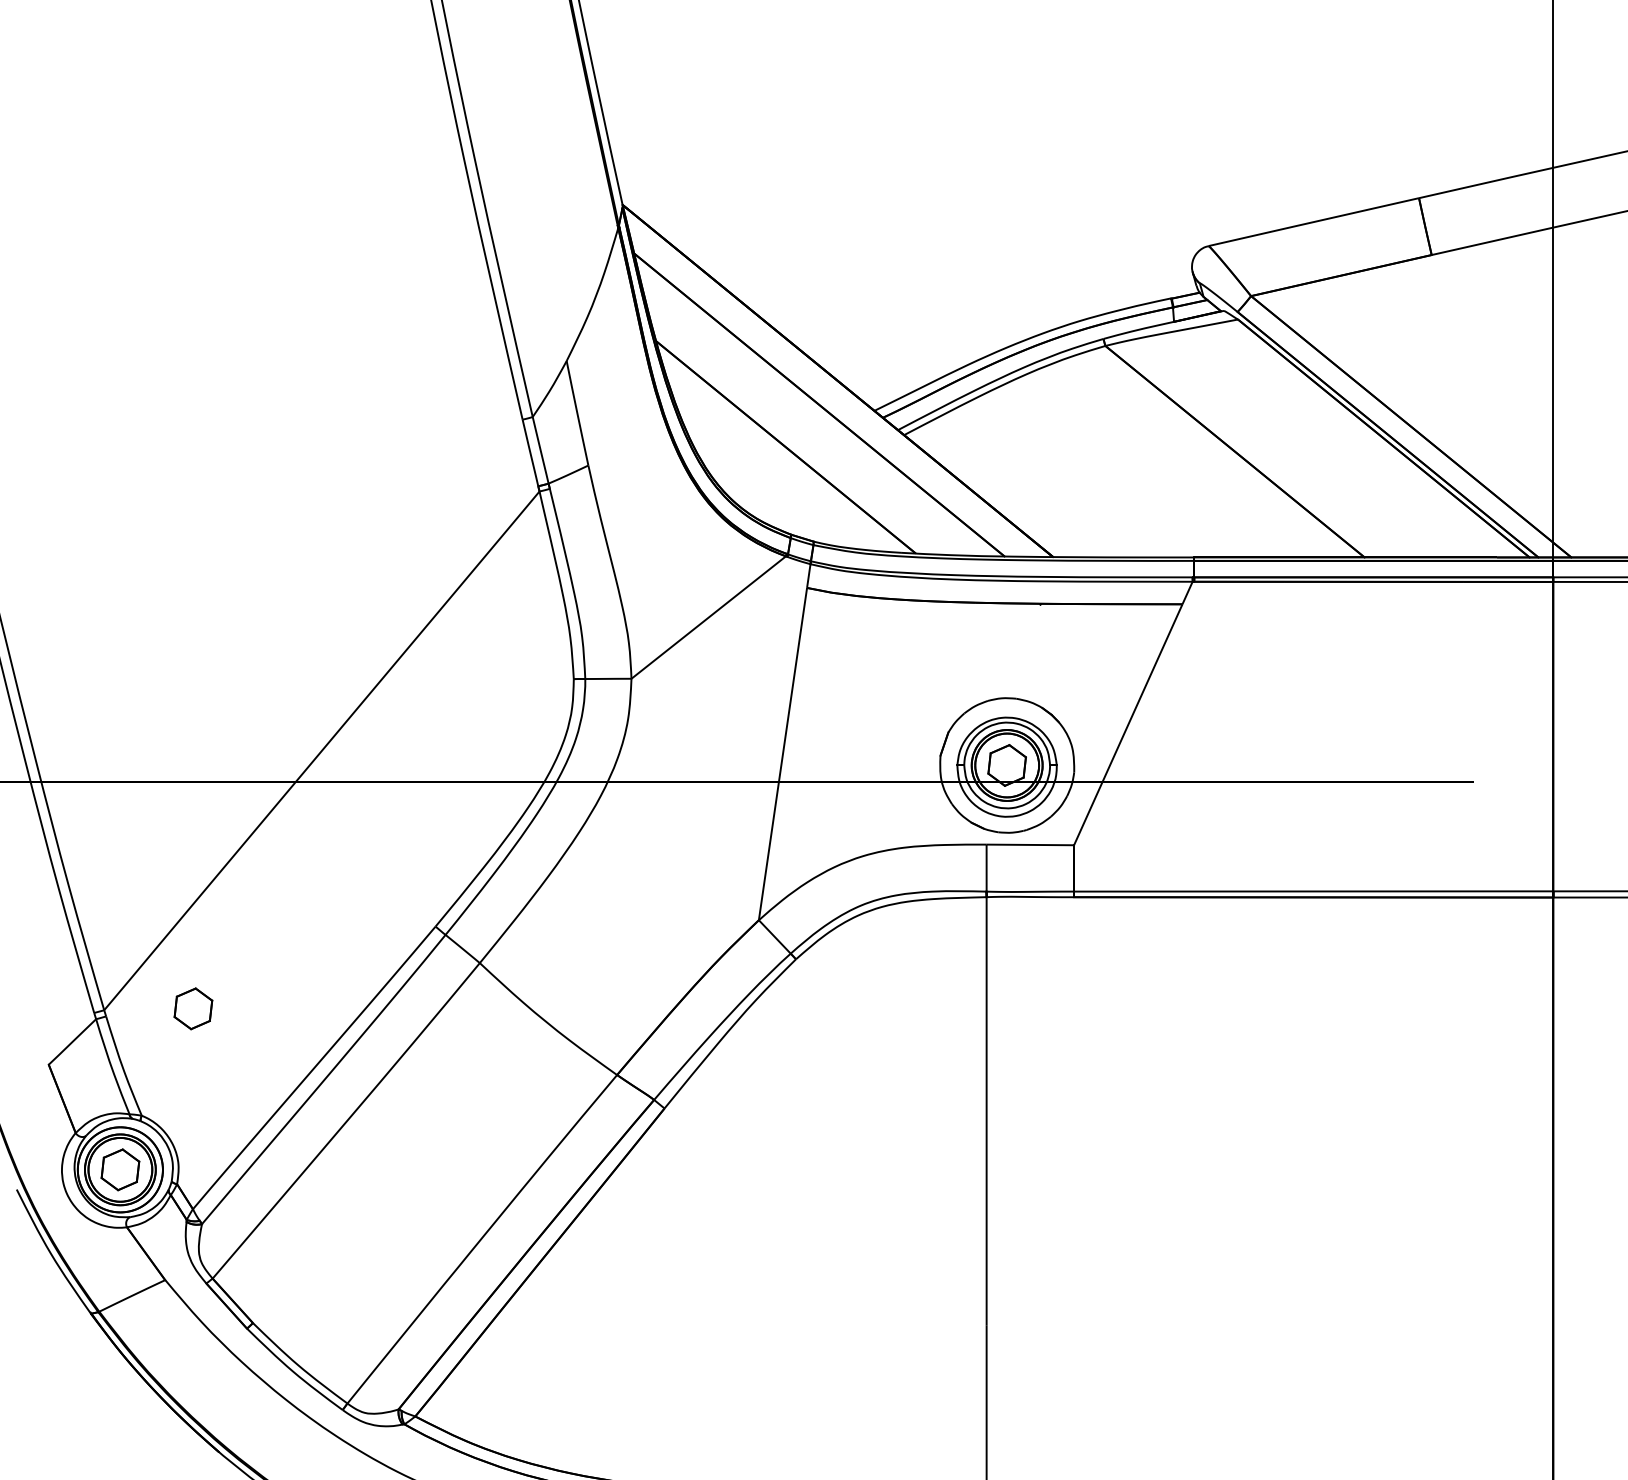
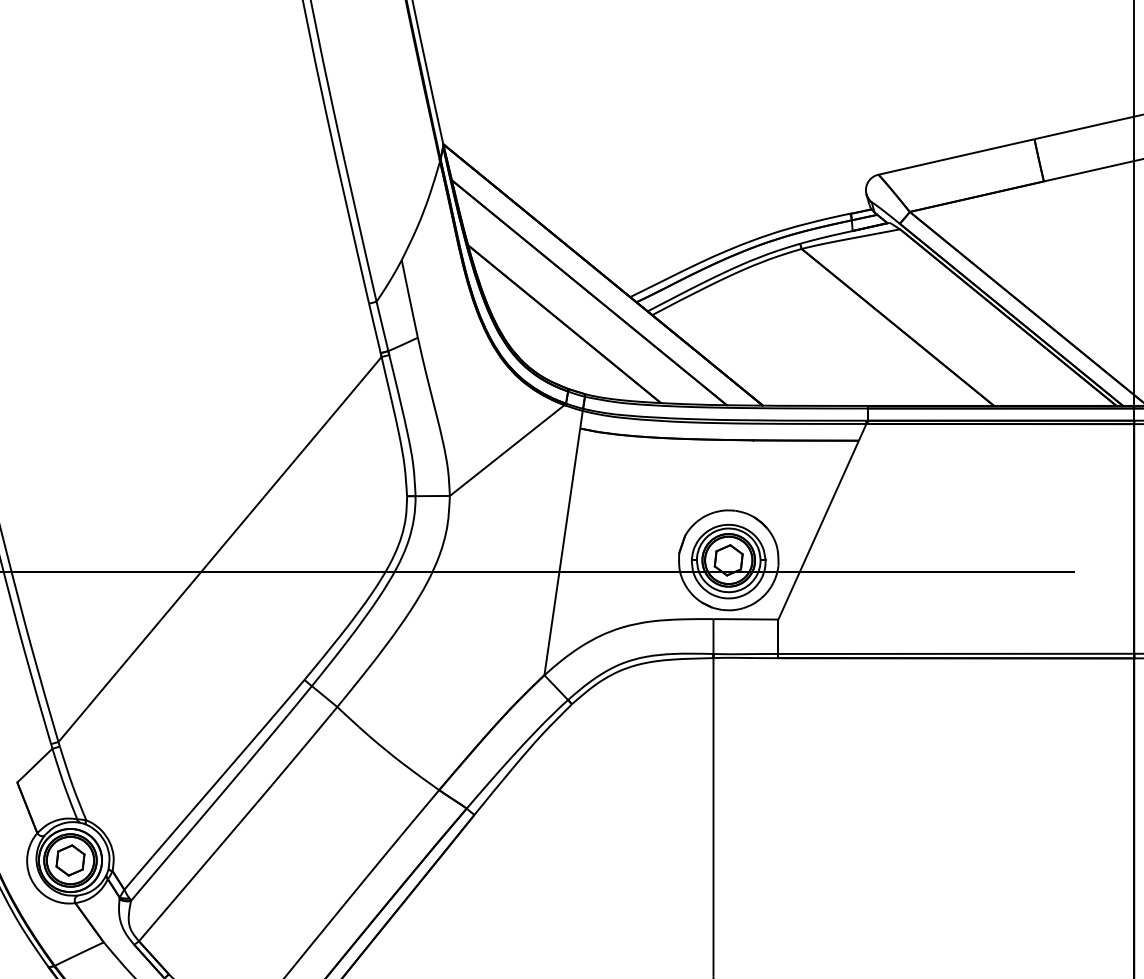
part: (193, 1008) -> (124, 740), removed

